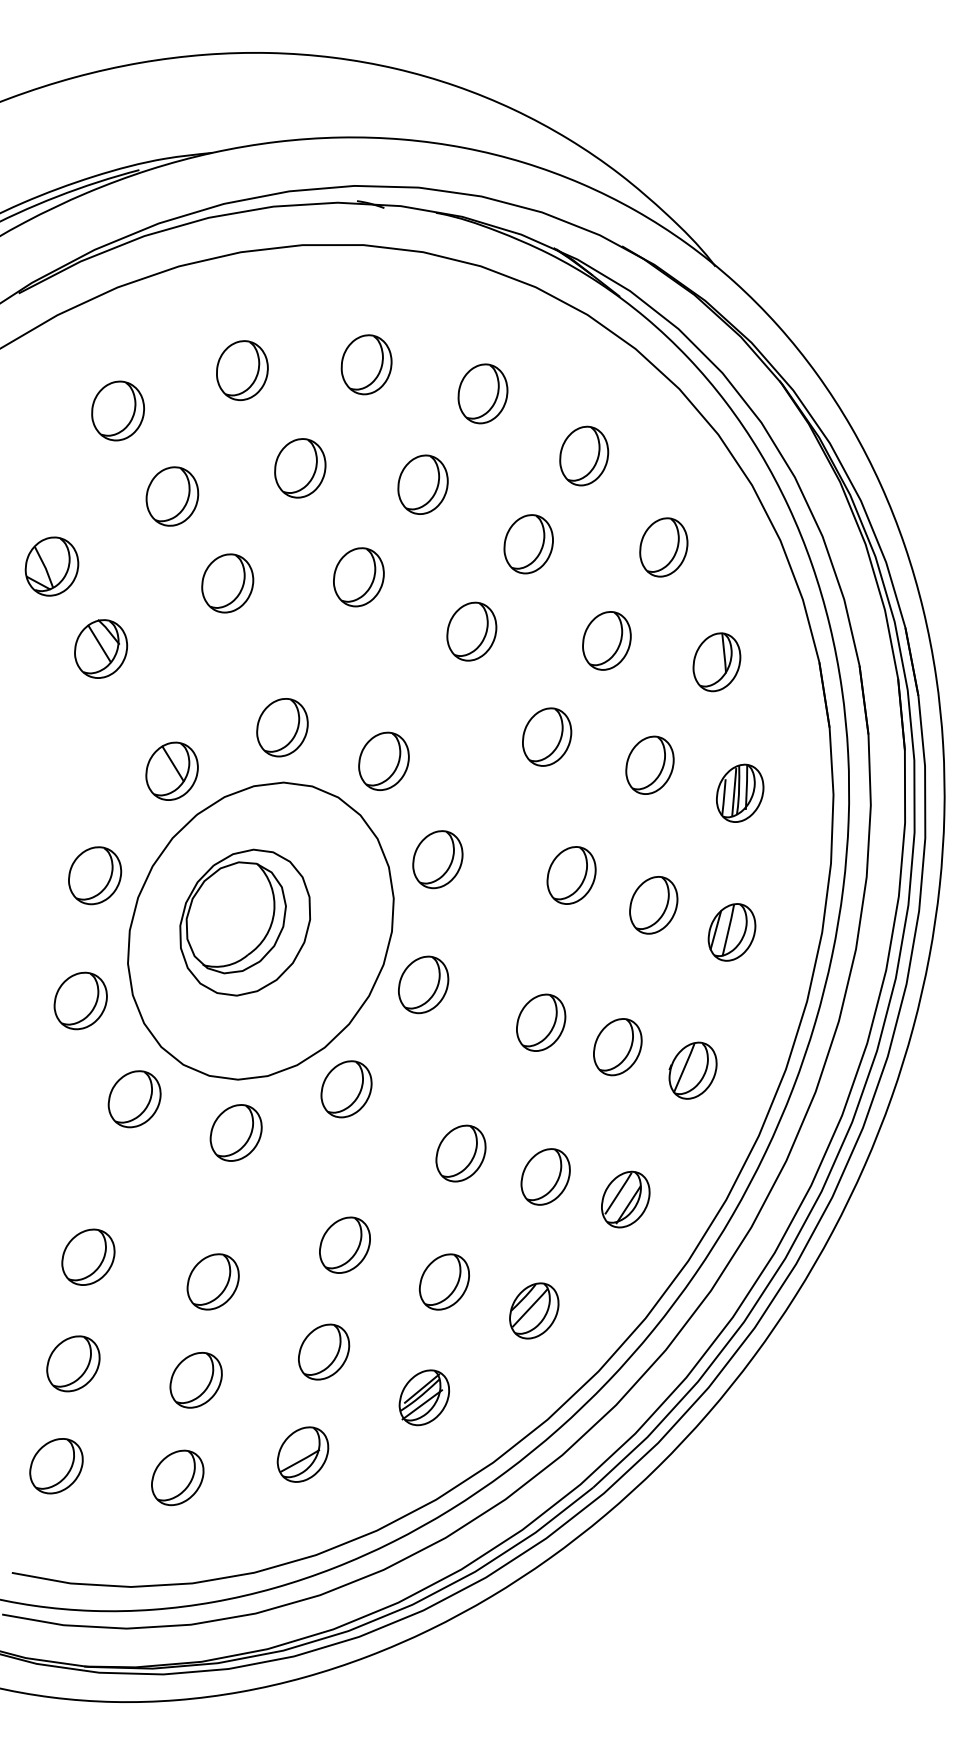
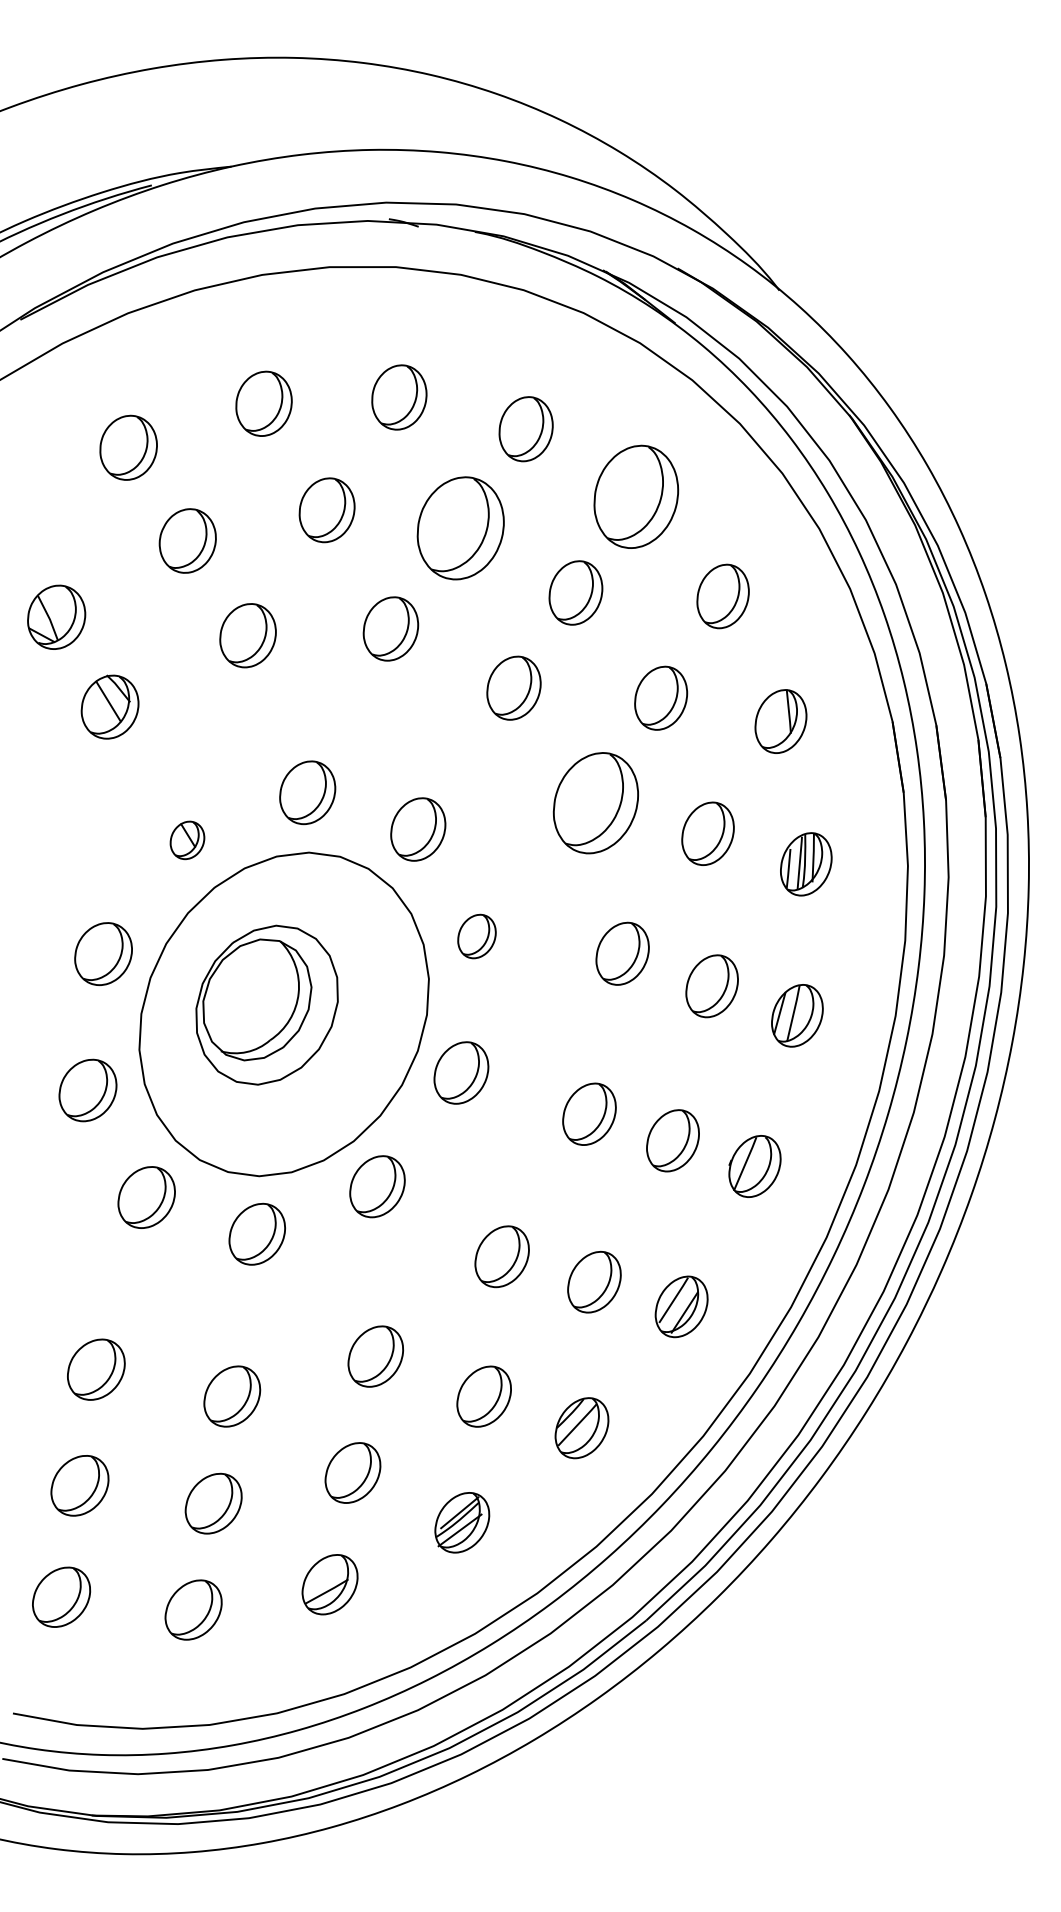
part: (584, 455) -> (636, 496), size x1.6
part: (422, 484) -> (460, 527), size x1.6
part: (546, 736) -> (595, 802), size x1.6
part: (172, 771) -> (187, 840), size x0.6
part: (437, 859) -> (476, 936), size x0.7

